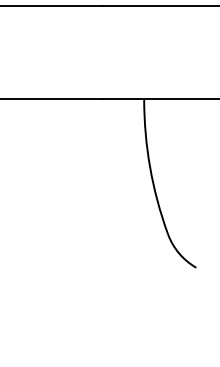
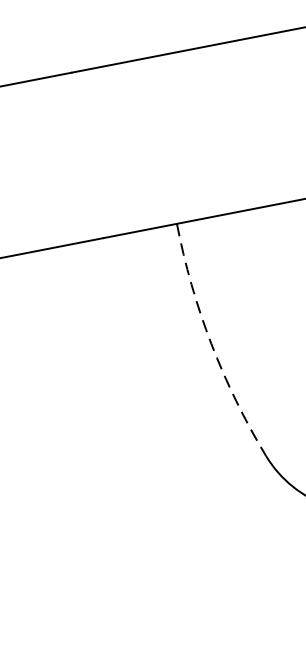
arc: (150, 167) -> (211, 343), solid -> dashed

